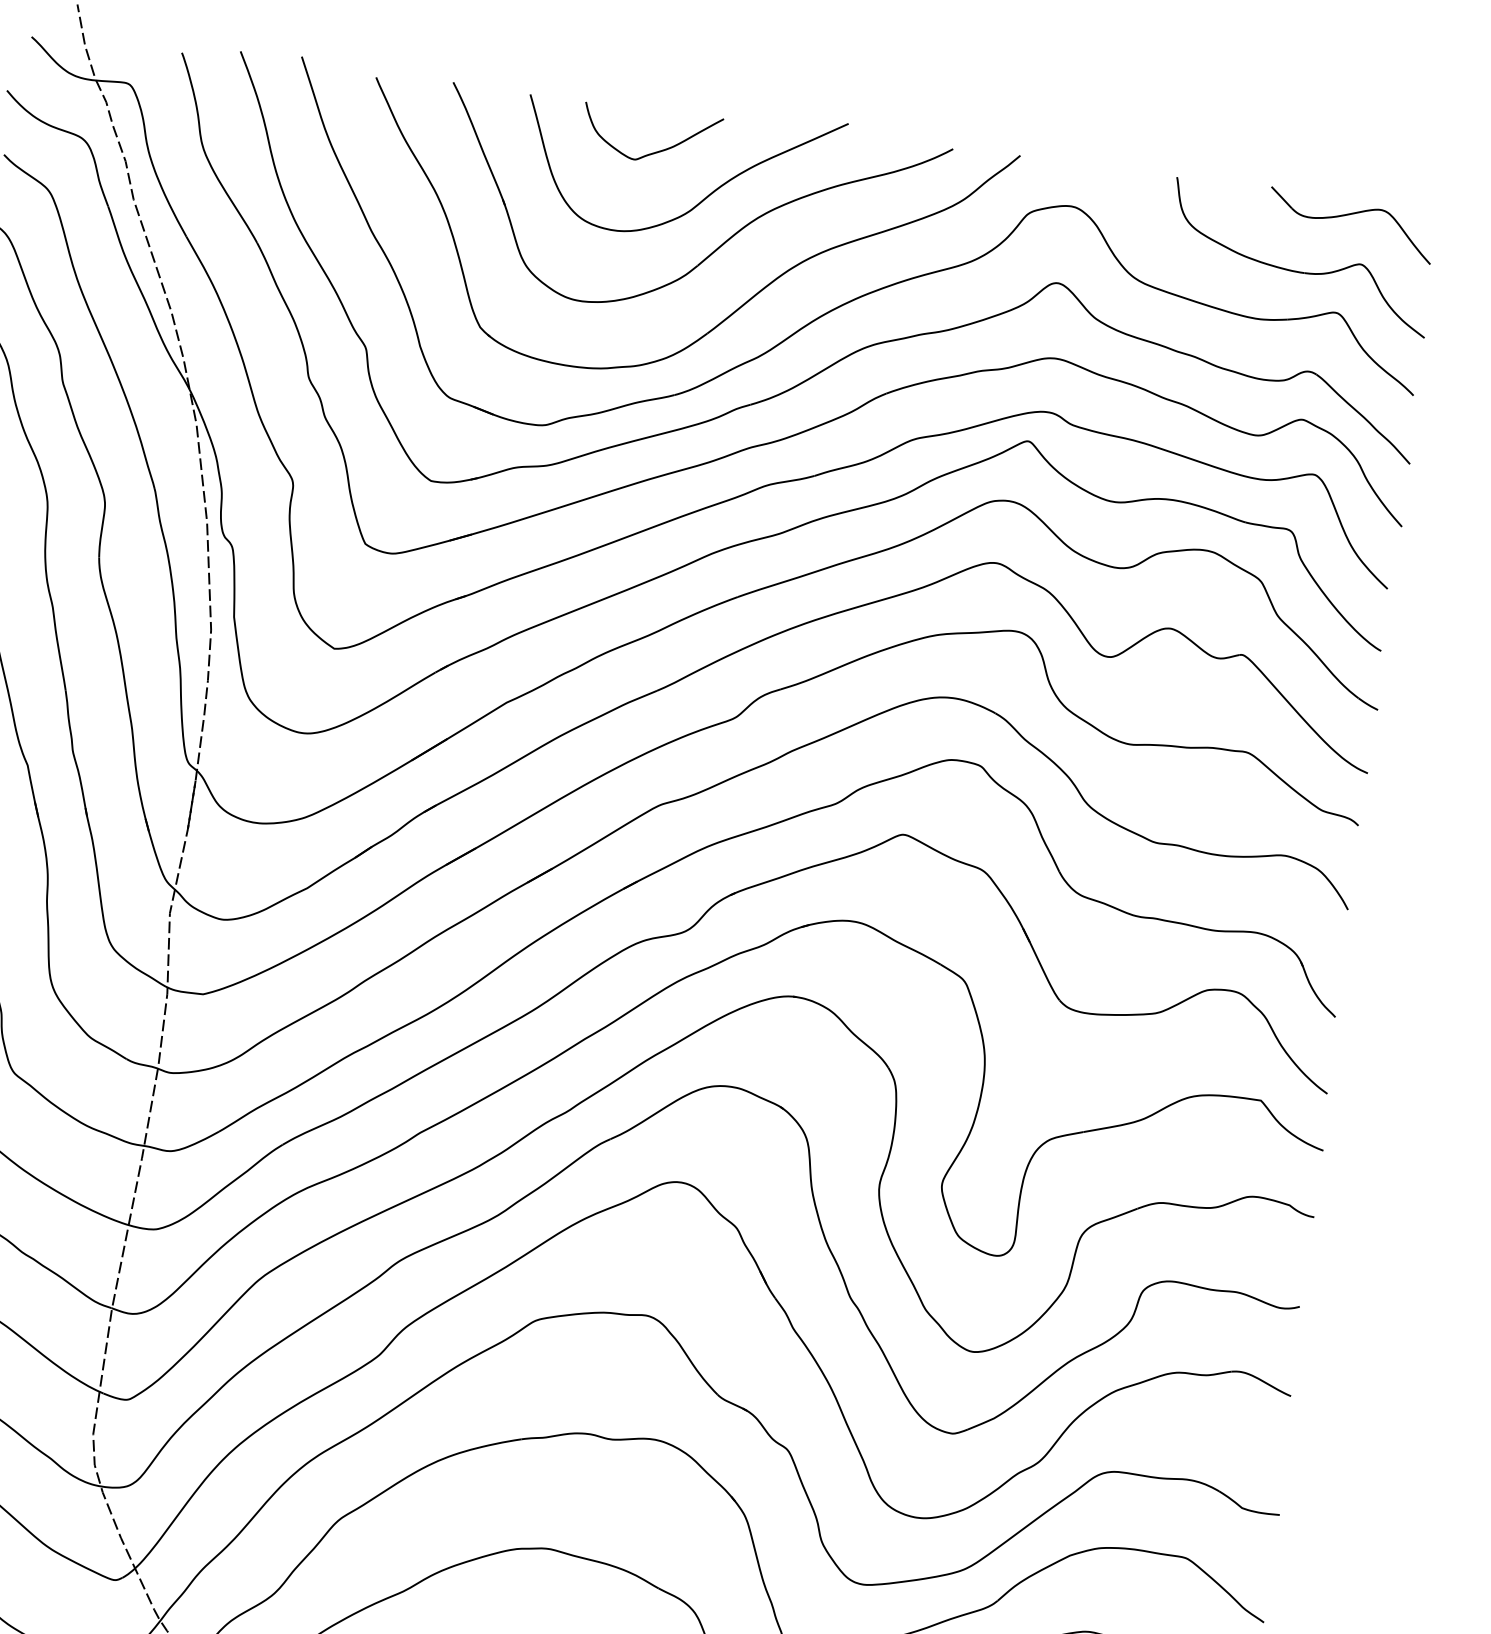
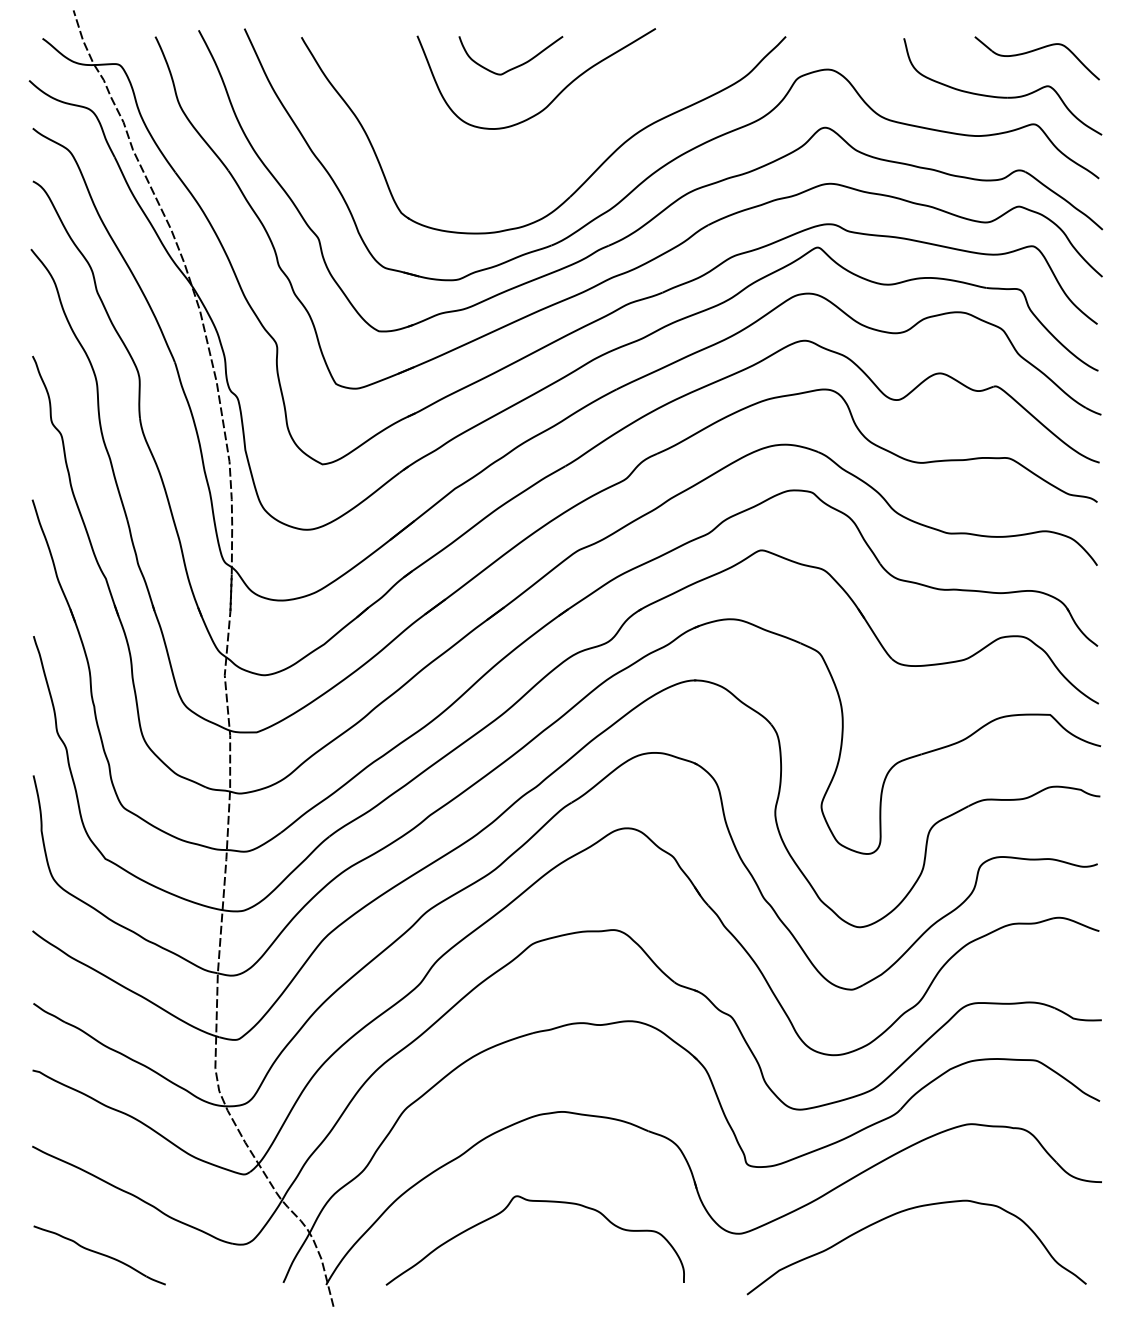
part: (716, 247) -> (569, 132), removed

